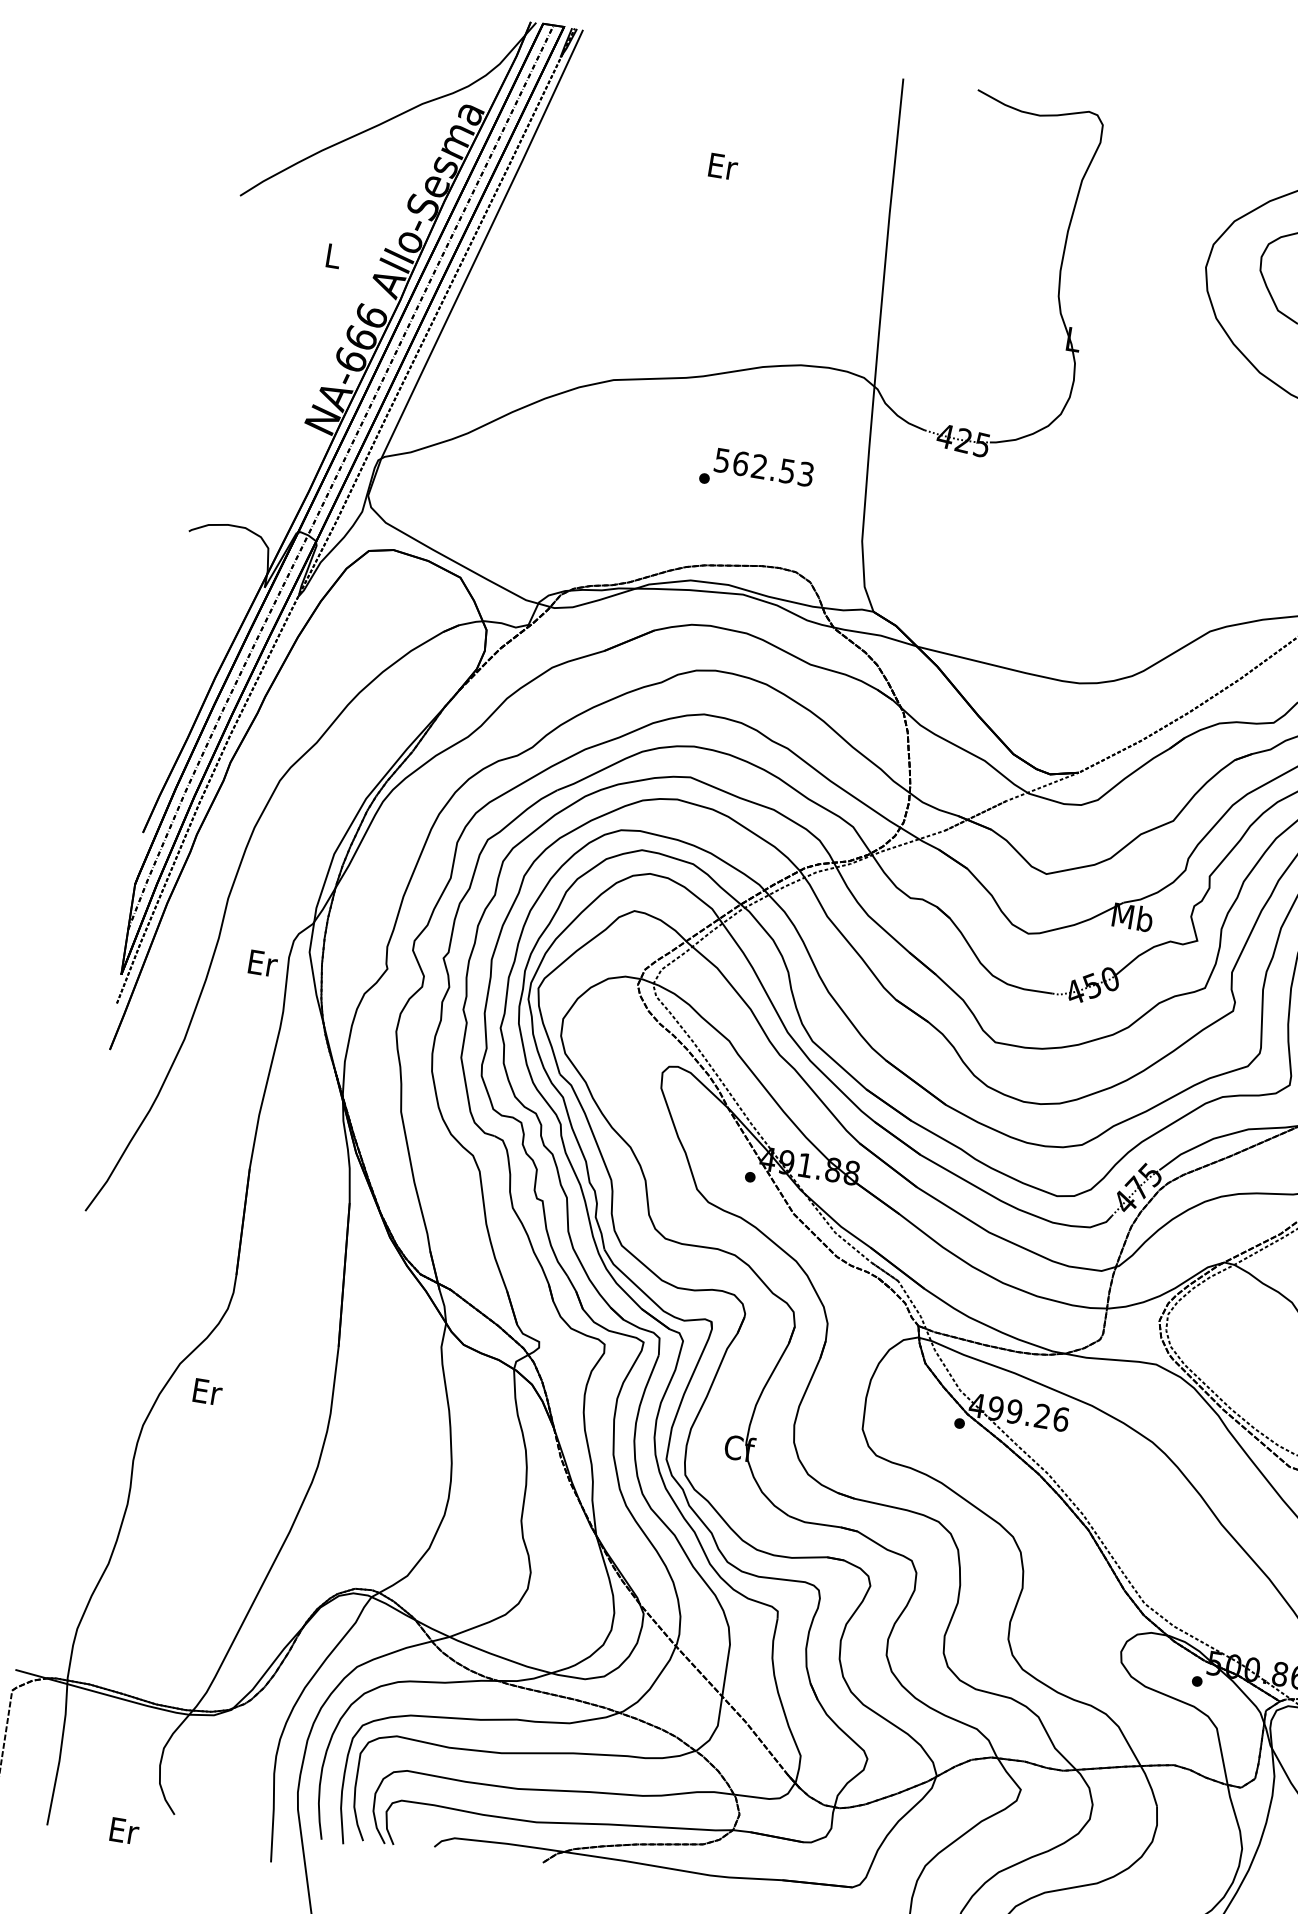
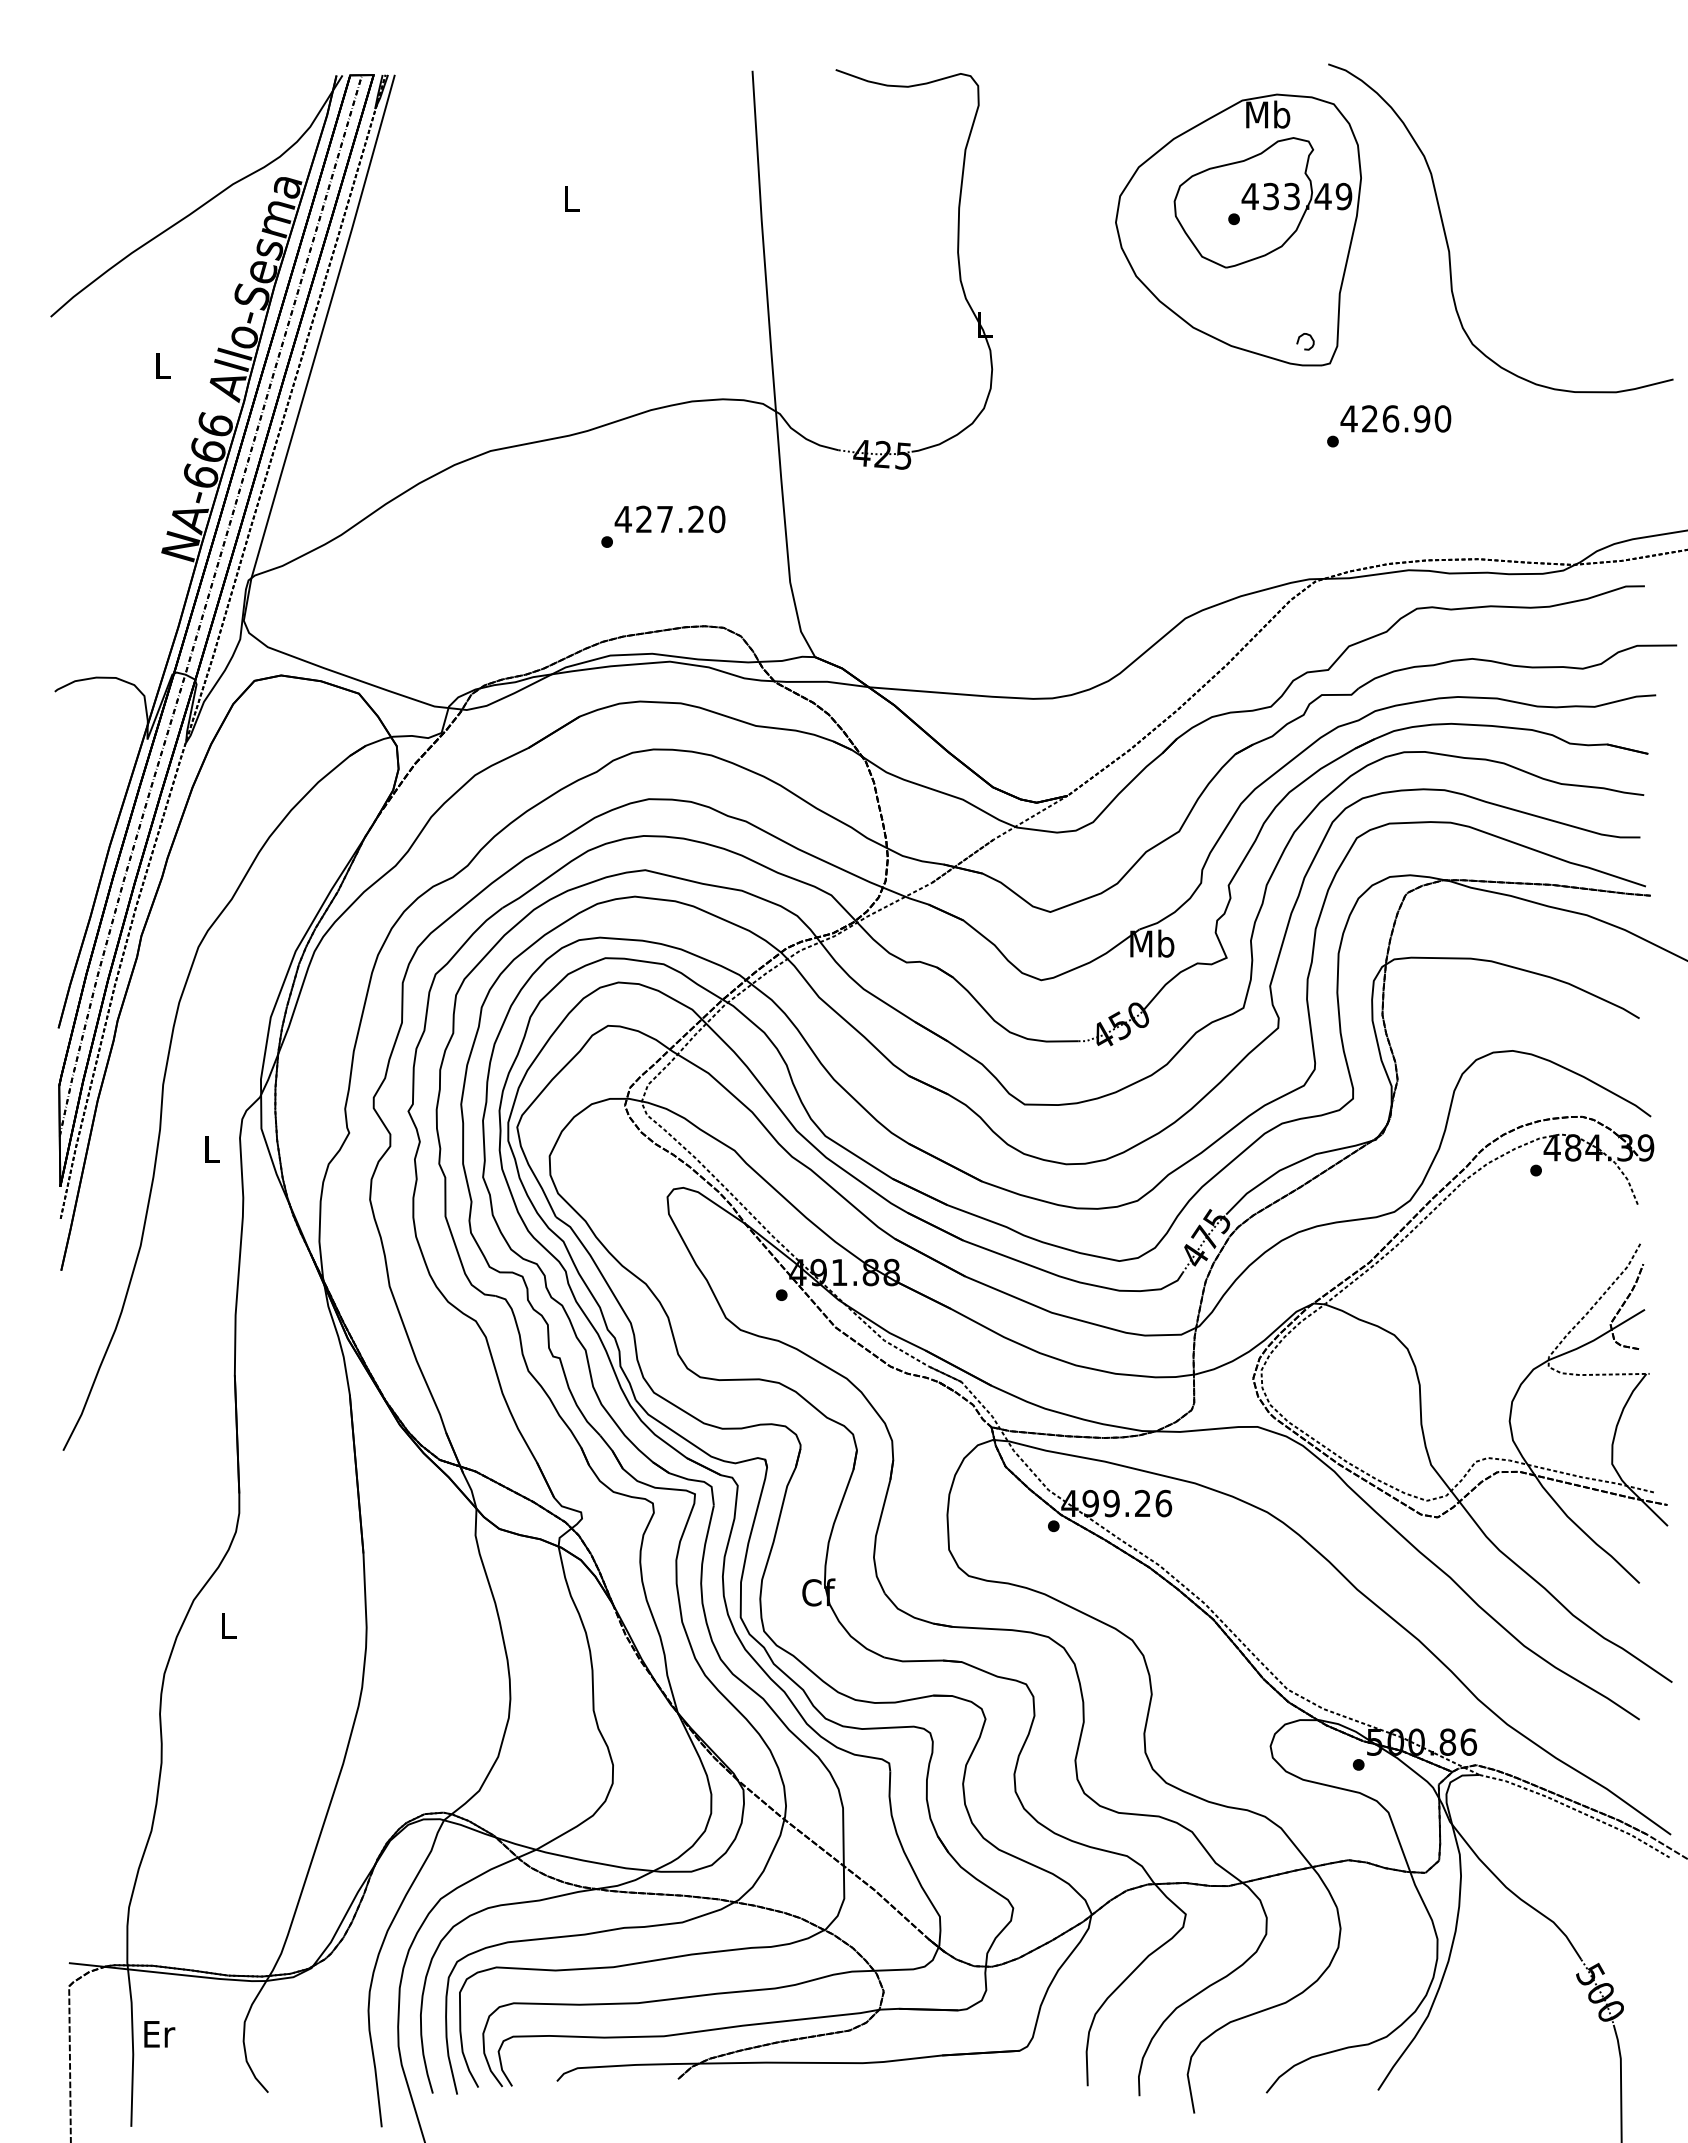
text: (722, 166) -> (571, 198), Er -> L
text: (763, 467) -> (669, 519), 562.53 -> 427.20
text: (262, 963) -> (212, 1149), Er -> L
text: (207, 1391) -> (228, 1625), Er -> L
text: (124, 1831) -> (159, 2034), moved

